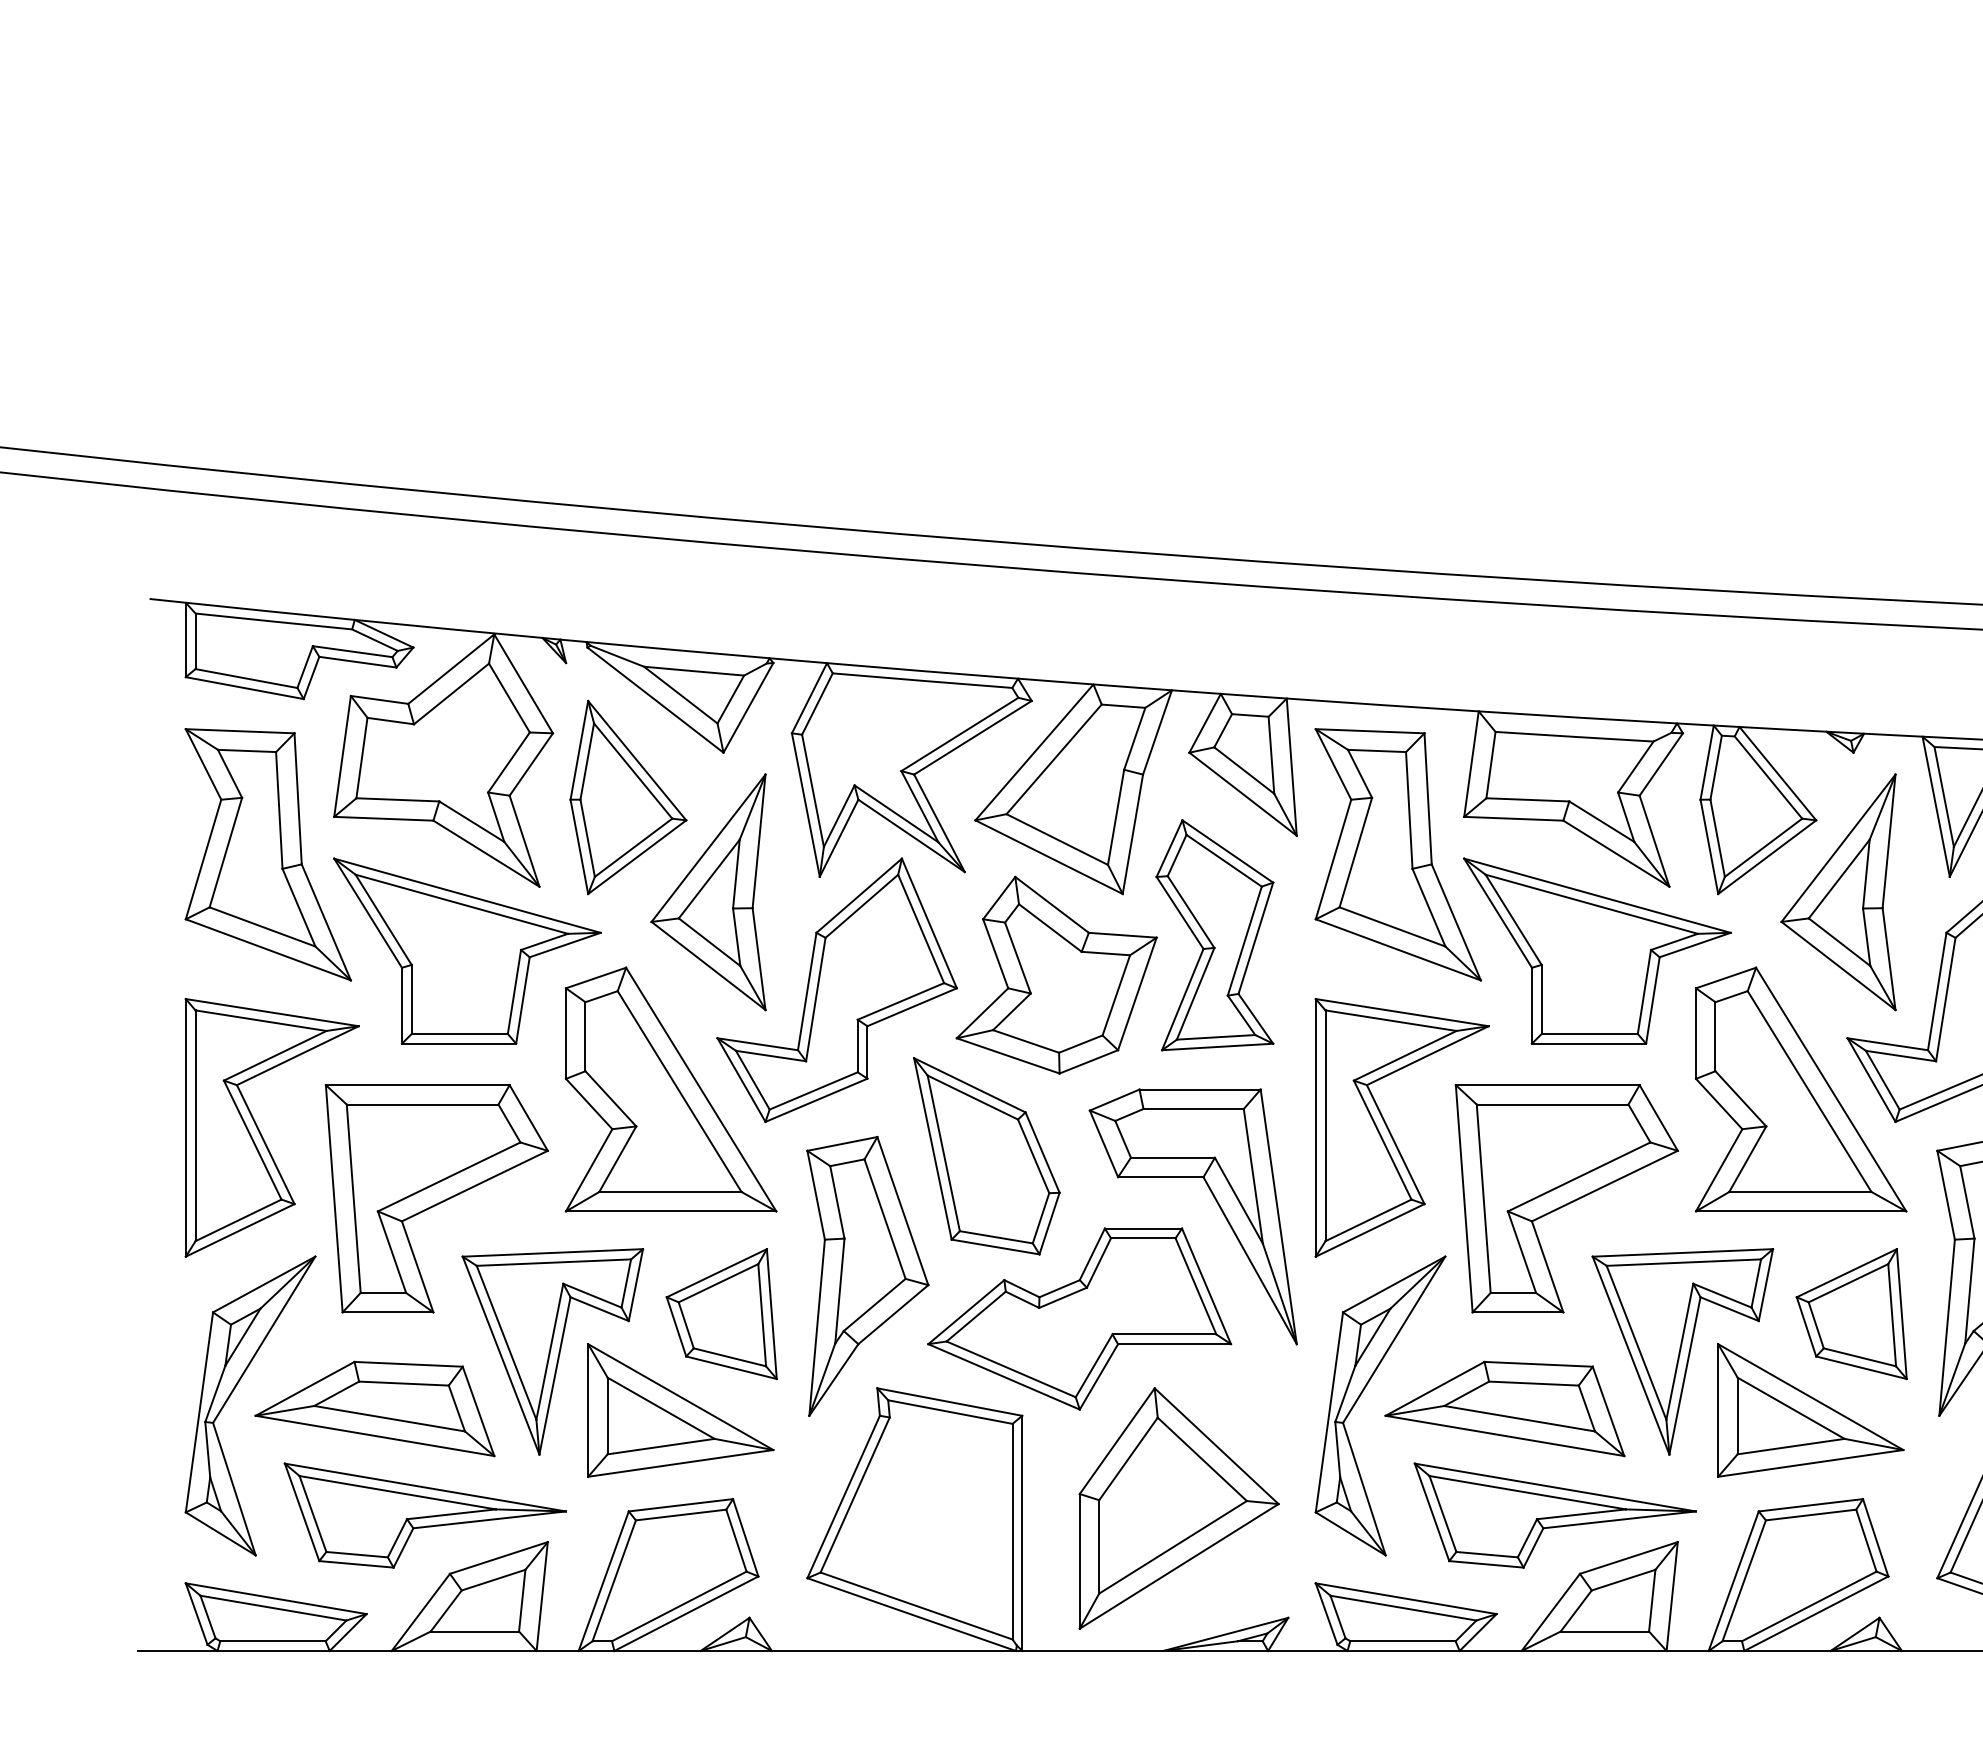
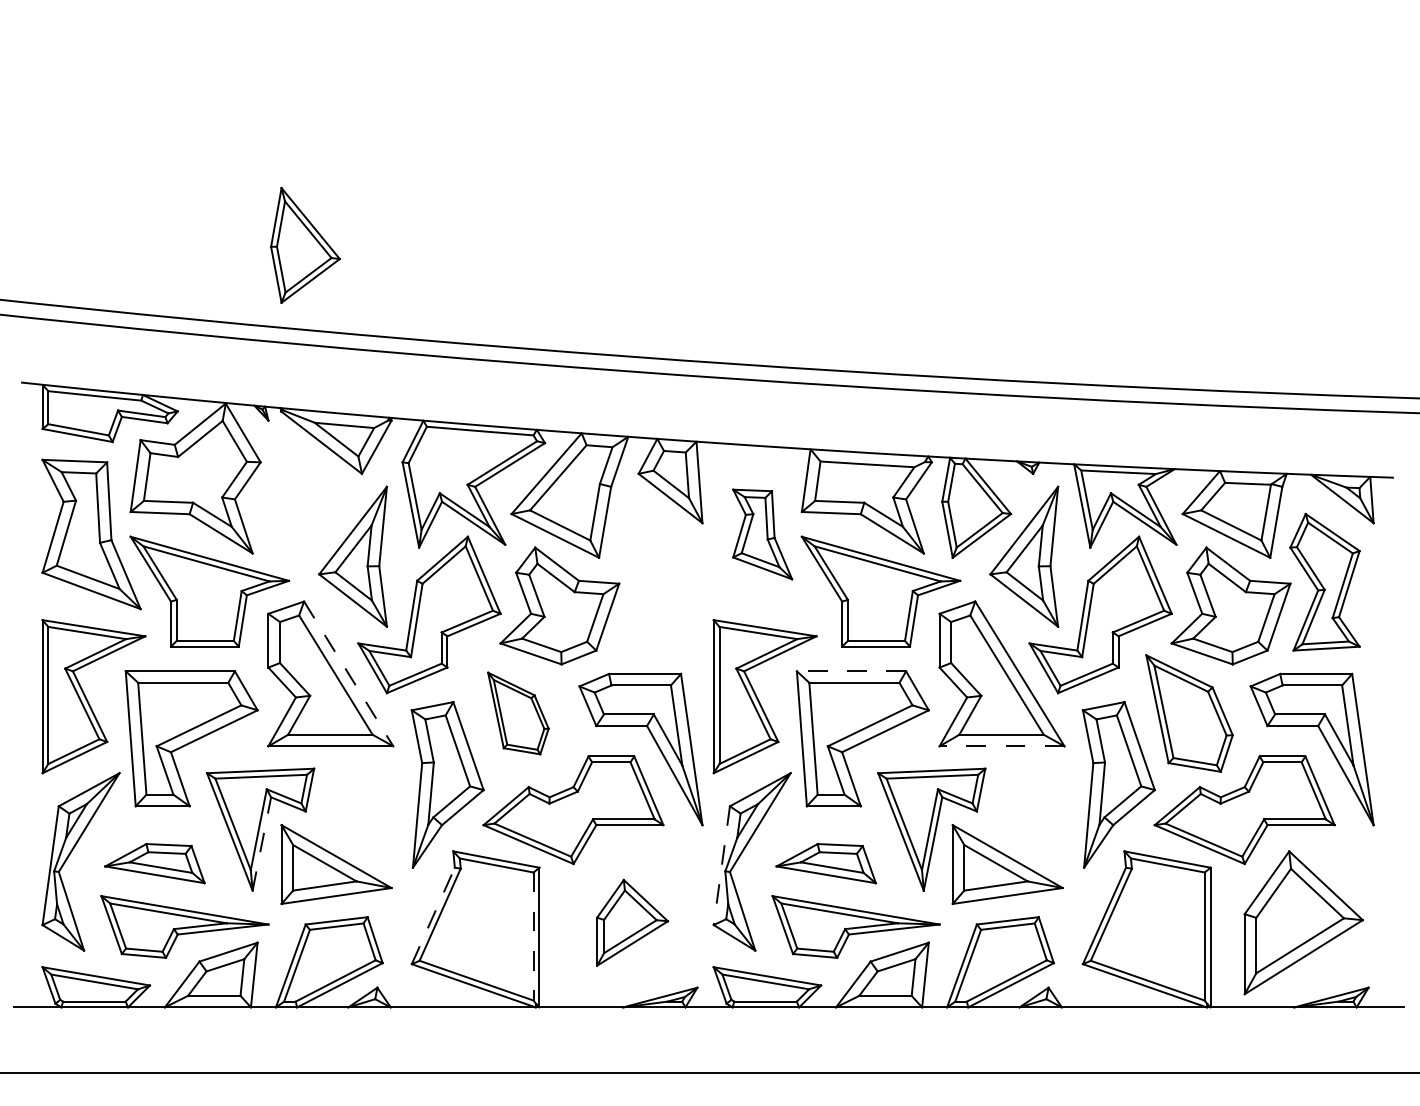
part: (628, 797) -> (305, 245), moved
part: (1397, 854) -> (762, 534), size x0.6
part: (1214, 933) -> (653, 581), removed
line: (1547, 1085) -> (851, 671), solid -> dashed
line: (700, 1090) -> (348, 674), solid -> dashed
part: (987, 1156) -> (518, 713), size x0.7
line: (1800, 1211) -> (1001, 746), solid -> dashed
part: (721, 1312) -> (360, 806), removed
part: (1850, 1312) -> (1031, 806), removed
line: (554, 1376) -> (261, 844), solid -> dashed
part: (374, 1408) -> (154, 863), size x0.7
part: (1505, 1408) -> (826, 863), size x0.7
line: (1328, 1412) -> (721, 865), solid -> dashed
line: (843, 1496) -> (433, 915), solid -> dashed
part: (1178, 1508) -> (632, 922), size x0.6
line: (1012, 1533) -> (533, 937), solid -> dashed

